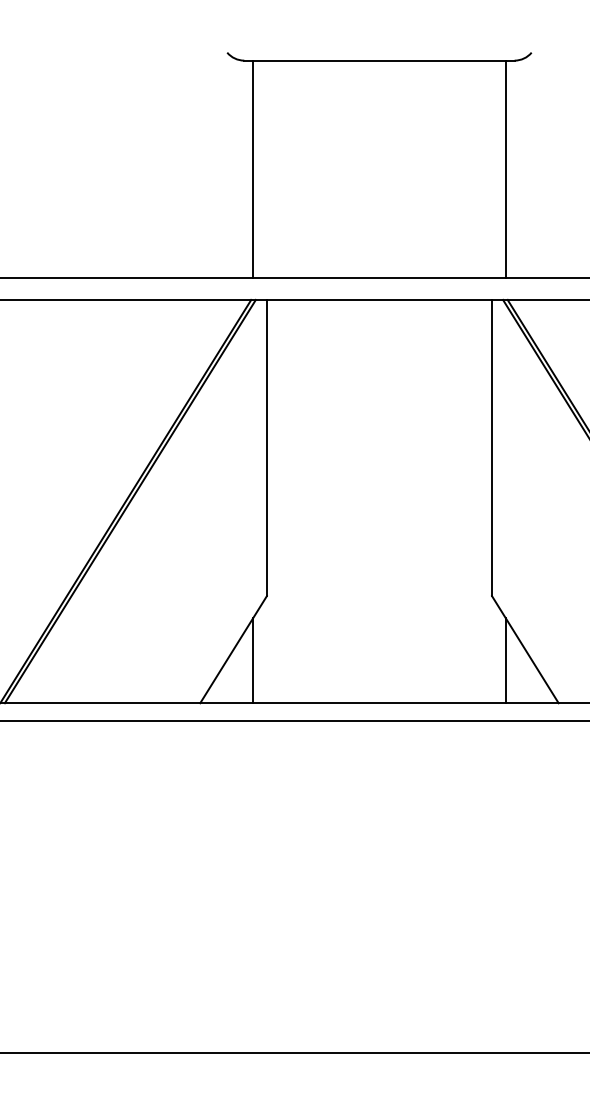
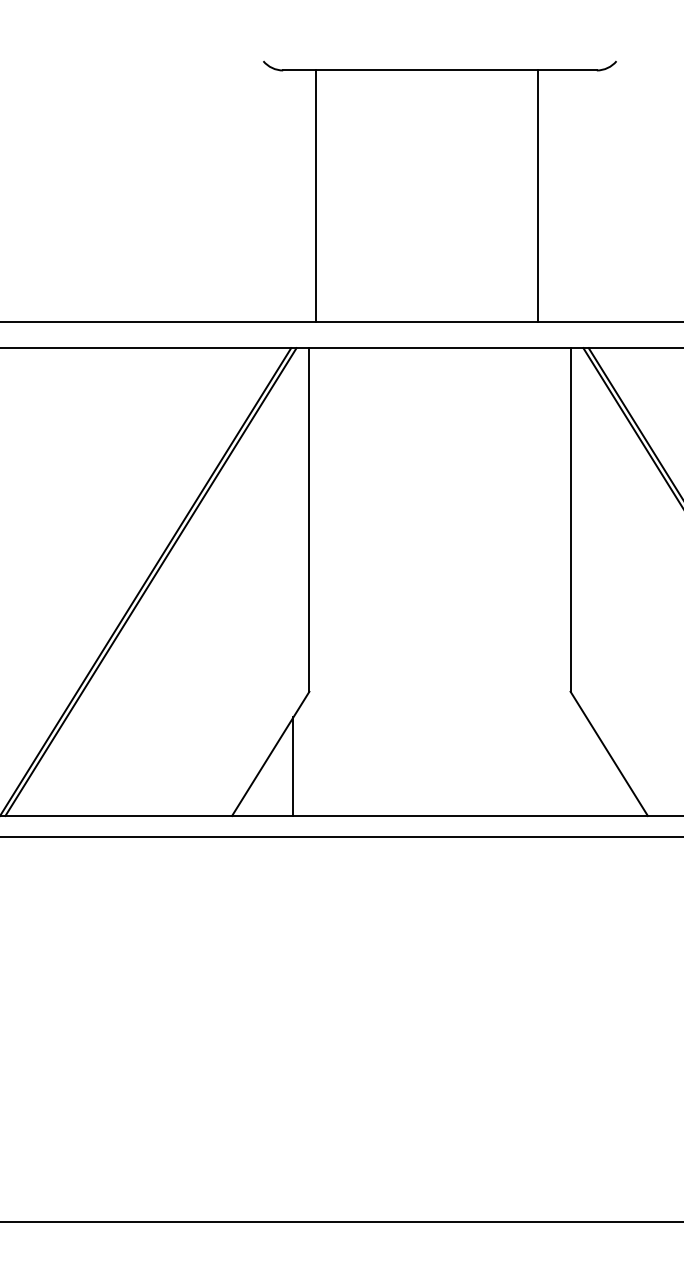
line: (253, 168) -> (315, 195), moved
line: (505, 168) -> (537, 195), moved
line: (505, 660) -> (586, 766), removed

